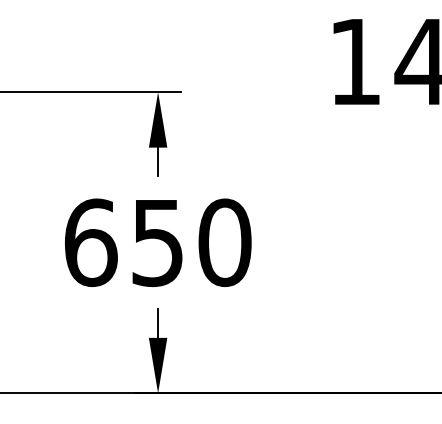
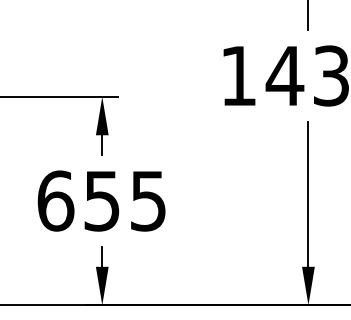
text: (224, 241) -> (148, 200), 650 -> 655

